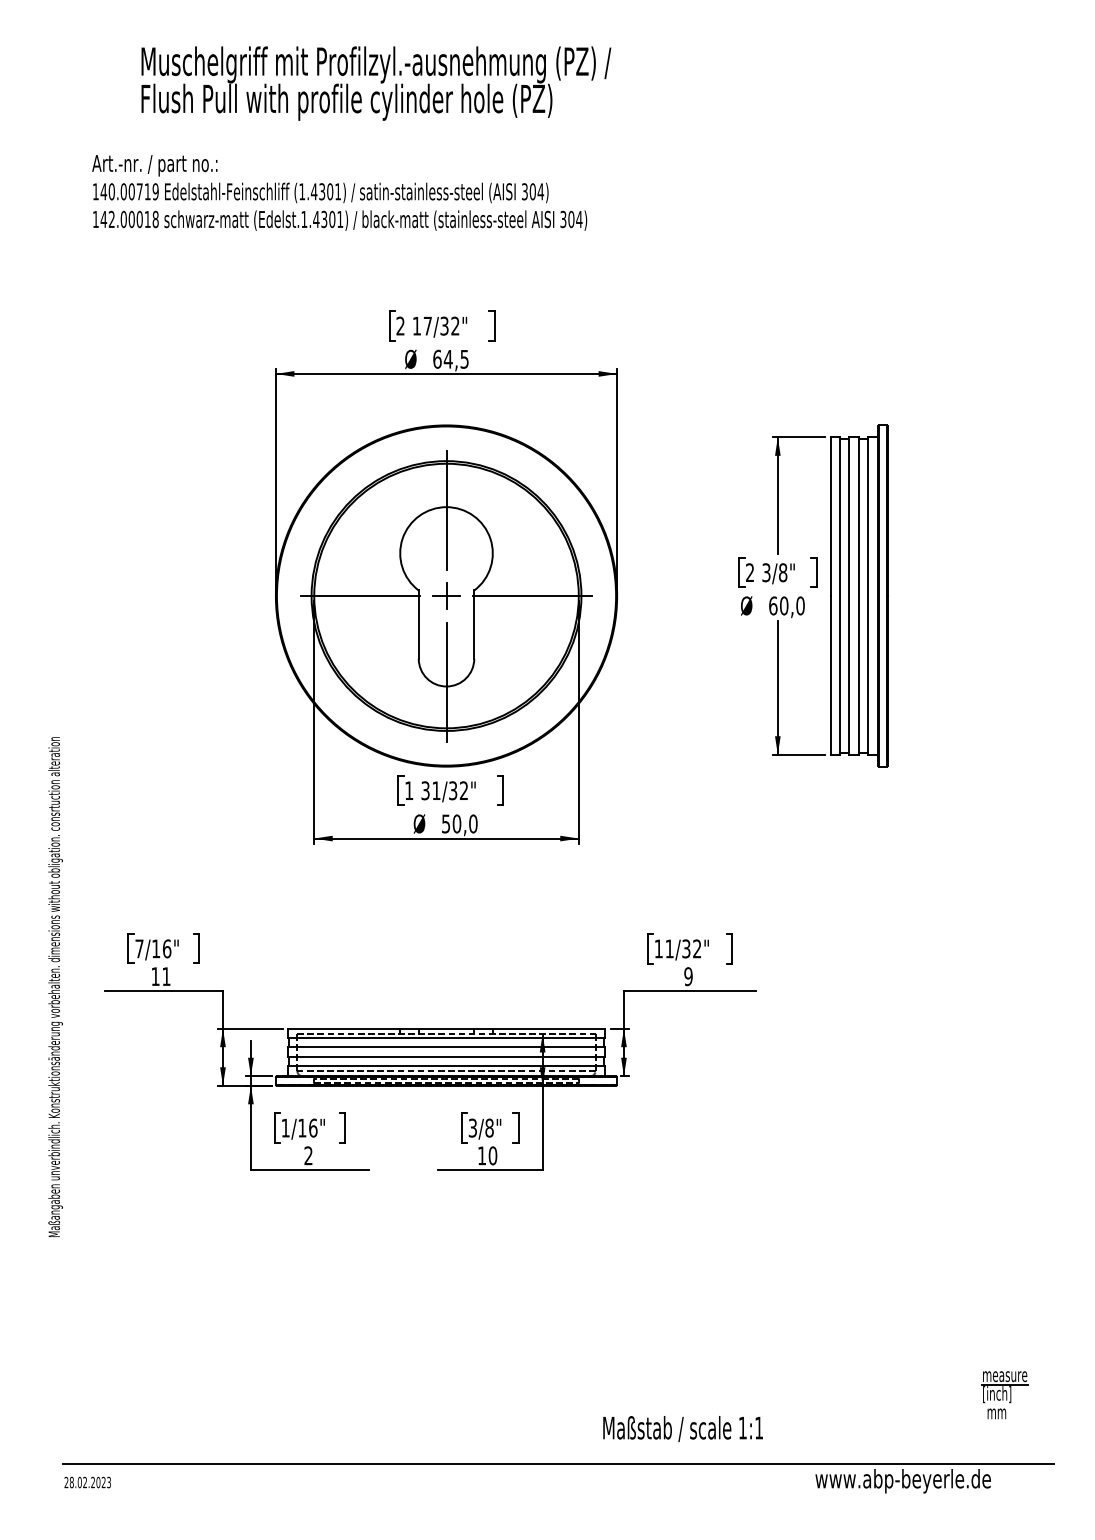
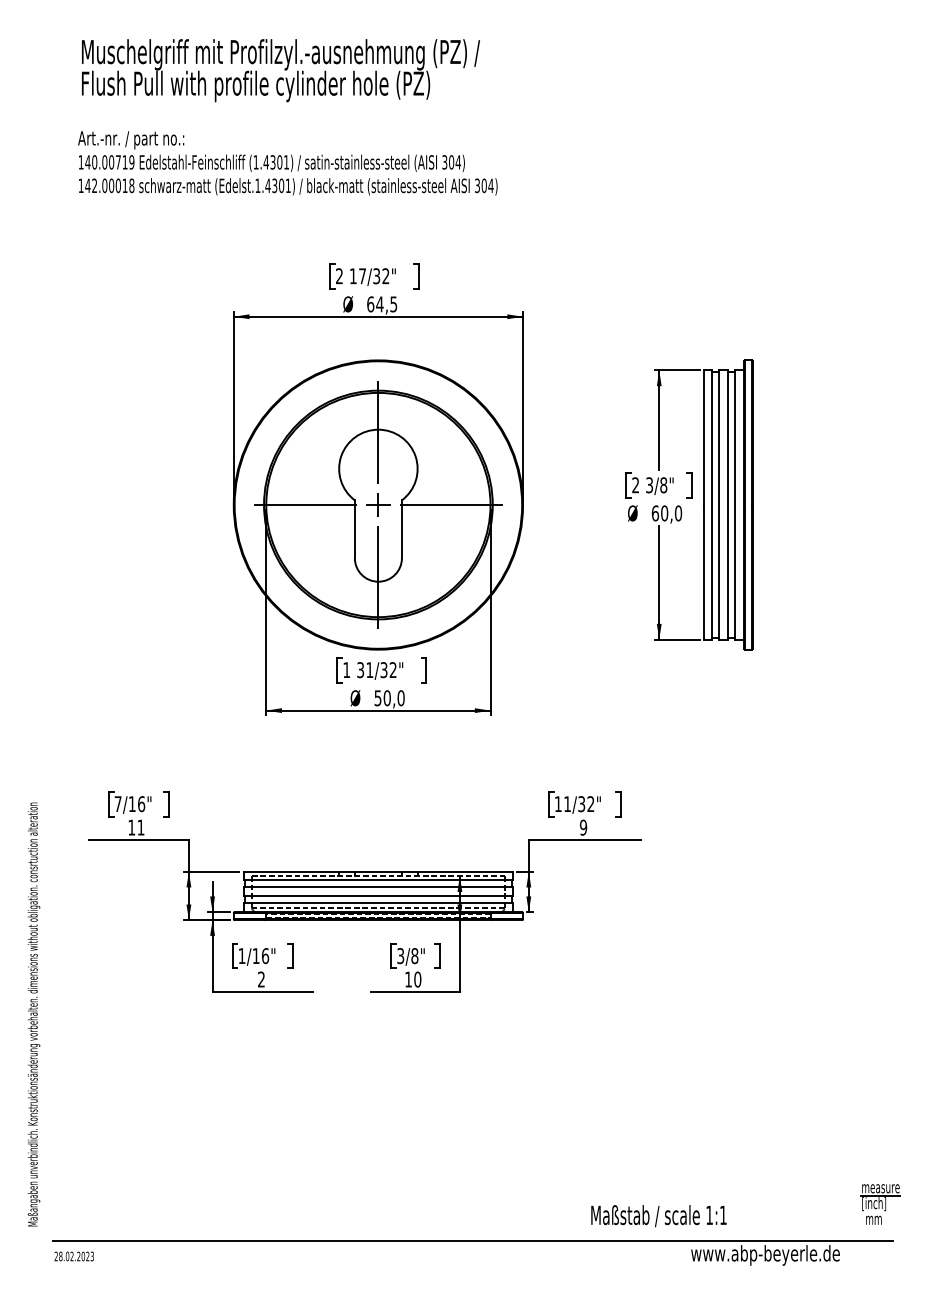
text: (375, 83) -> (280, 70), moved
text: (54, 987) -> (33, 1014), moved
part: (1004, 1395) -> (880, 1204), moved
text: (682, 1429) -> (658, 1216), moved

